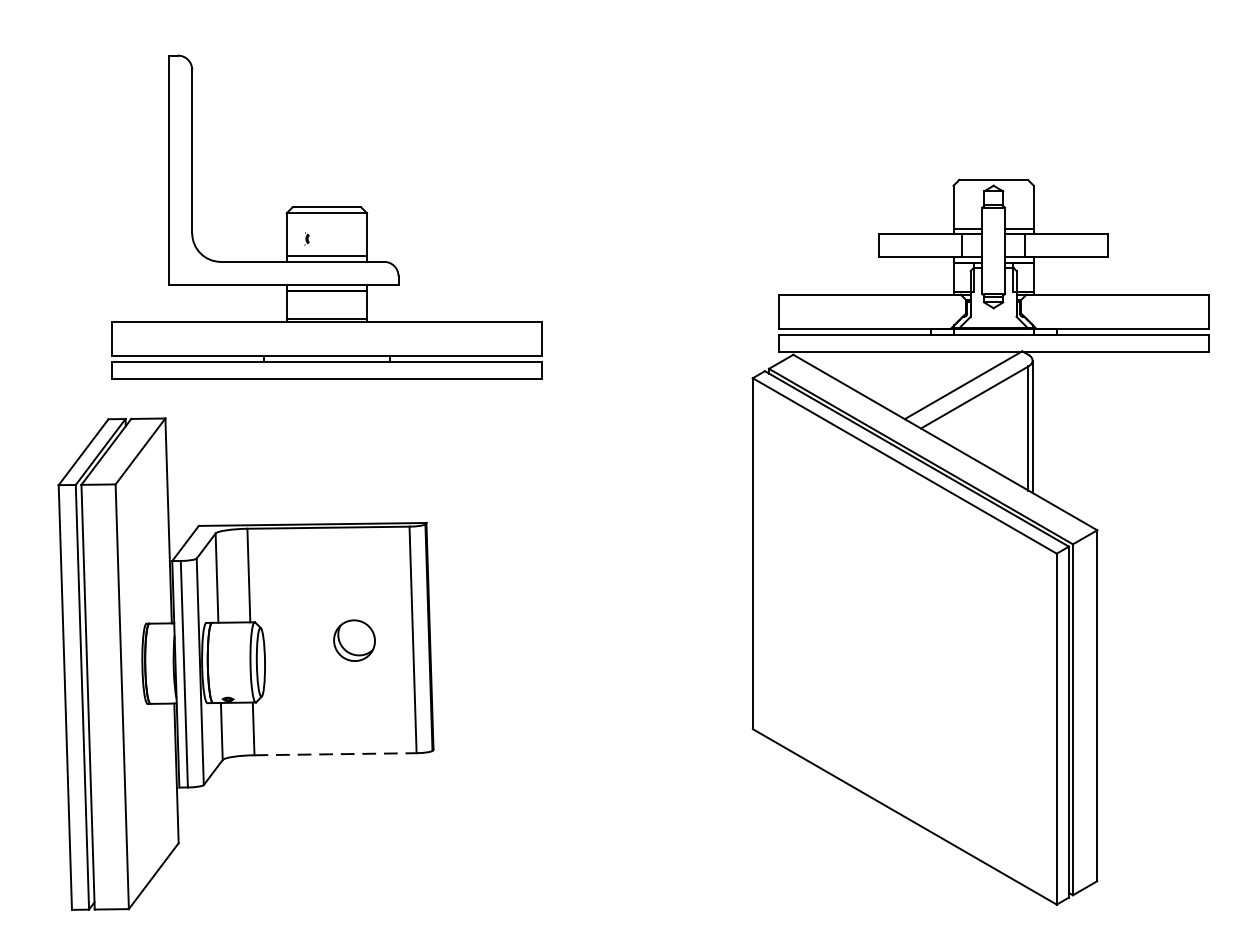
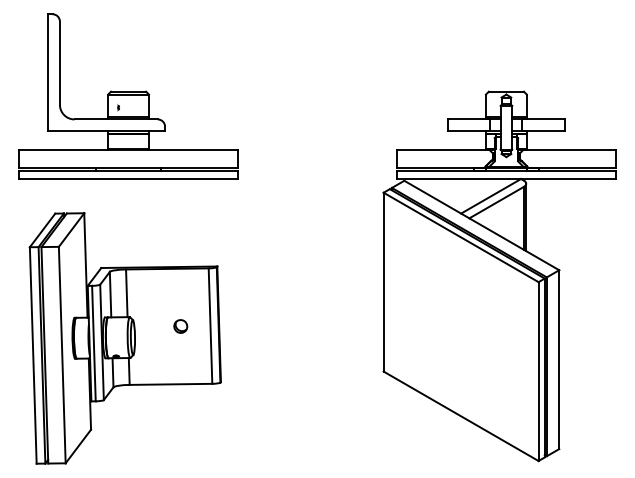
part: (326, 216) -> (128, 96), moved
part: (354, 640) -> (180, 326), size x0.62
line: (336, 754) -> (171, 384), dashed -> solid

